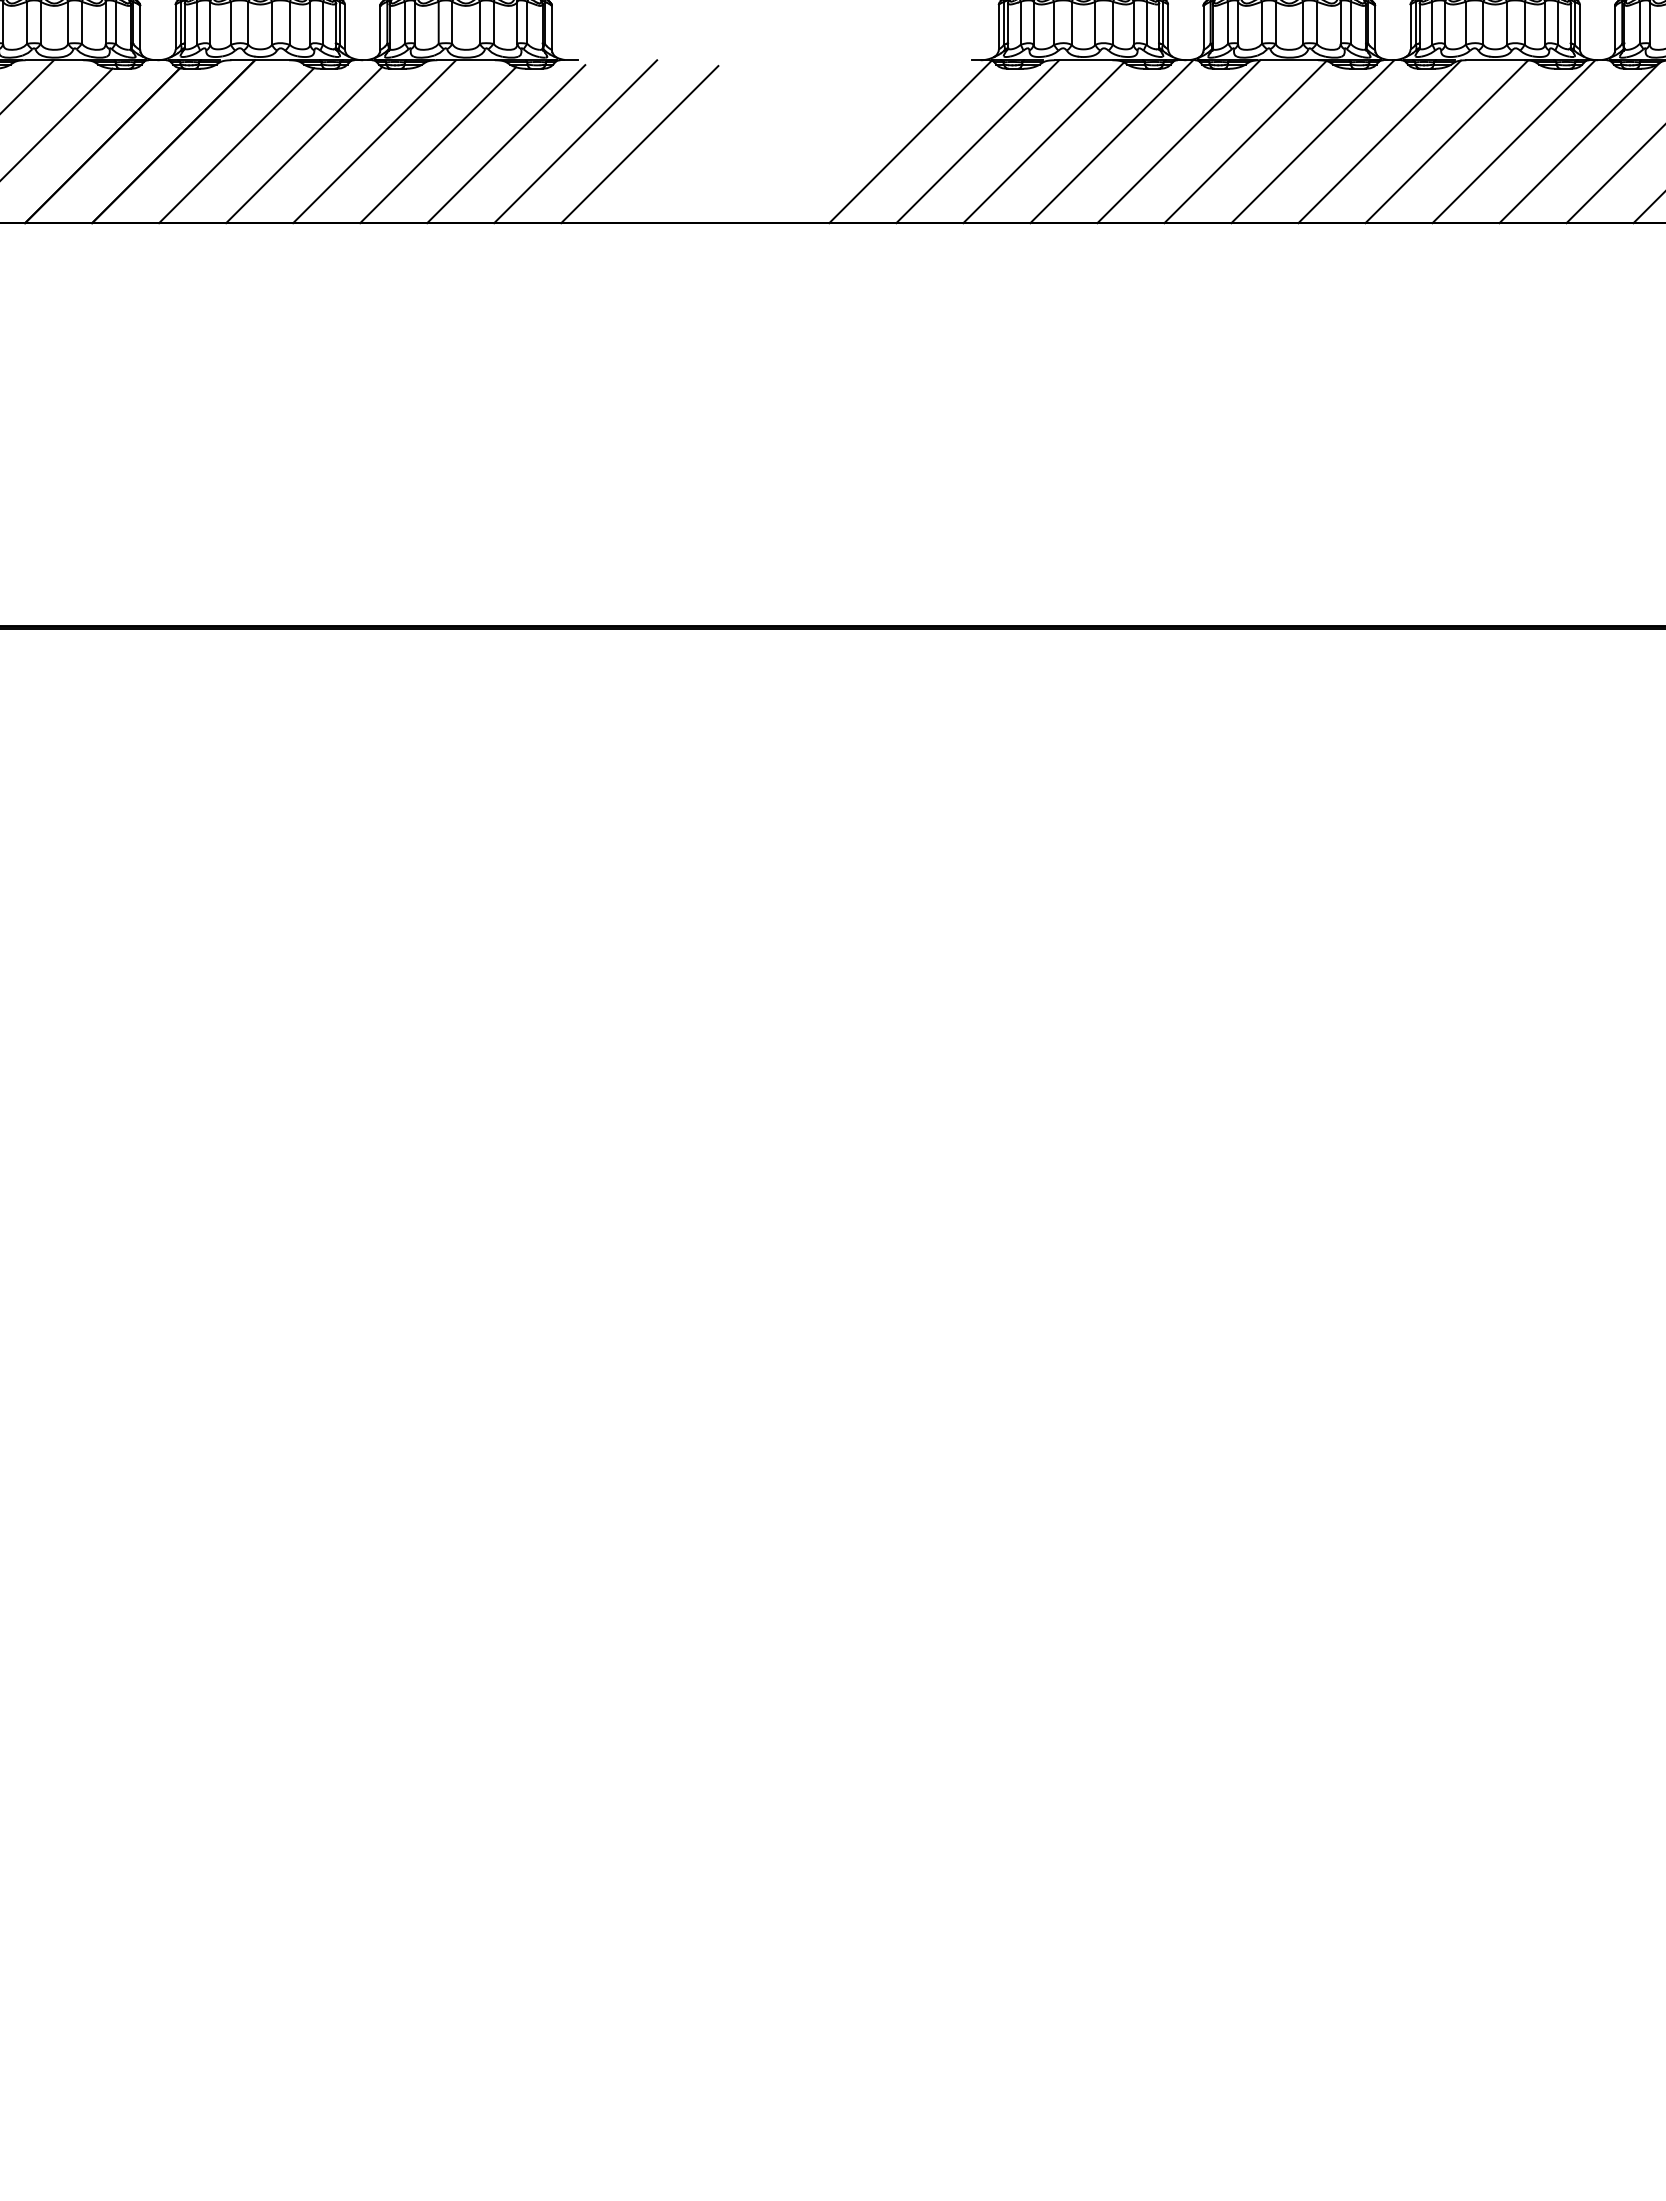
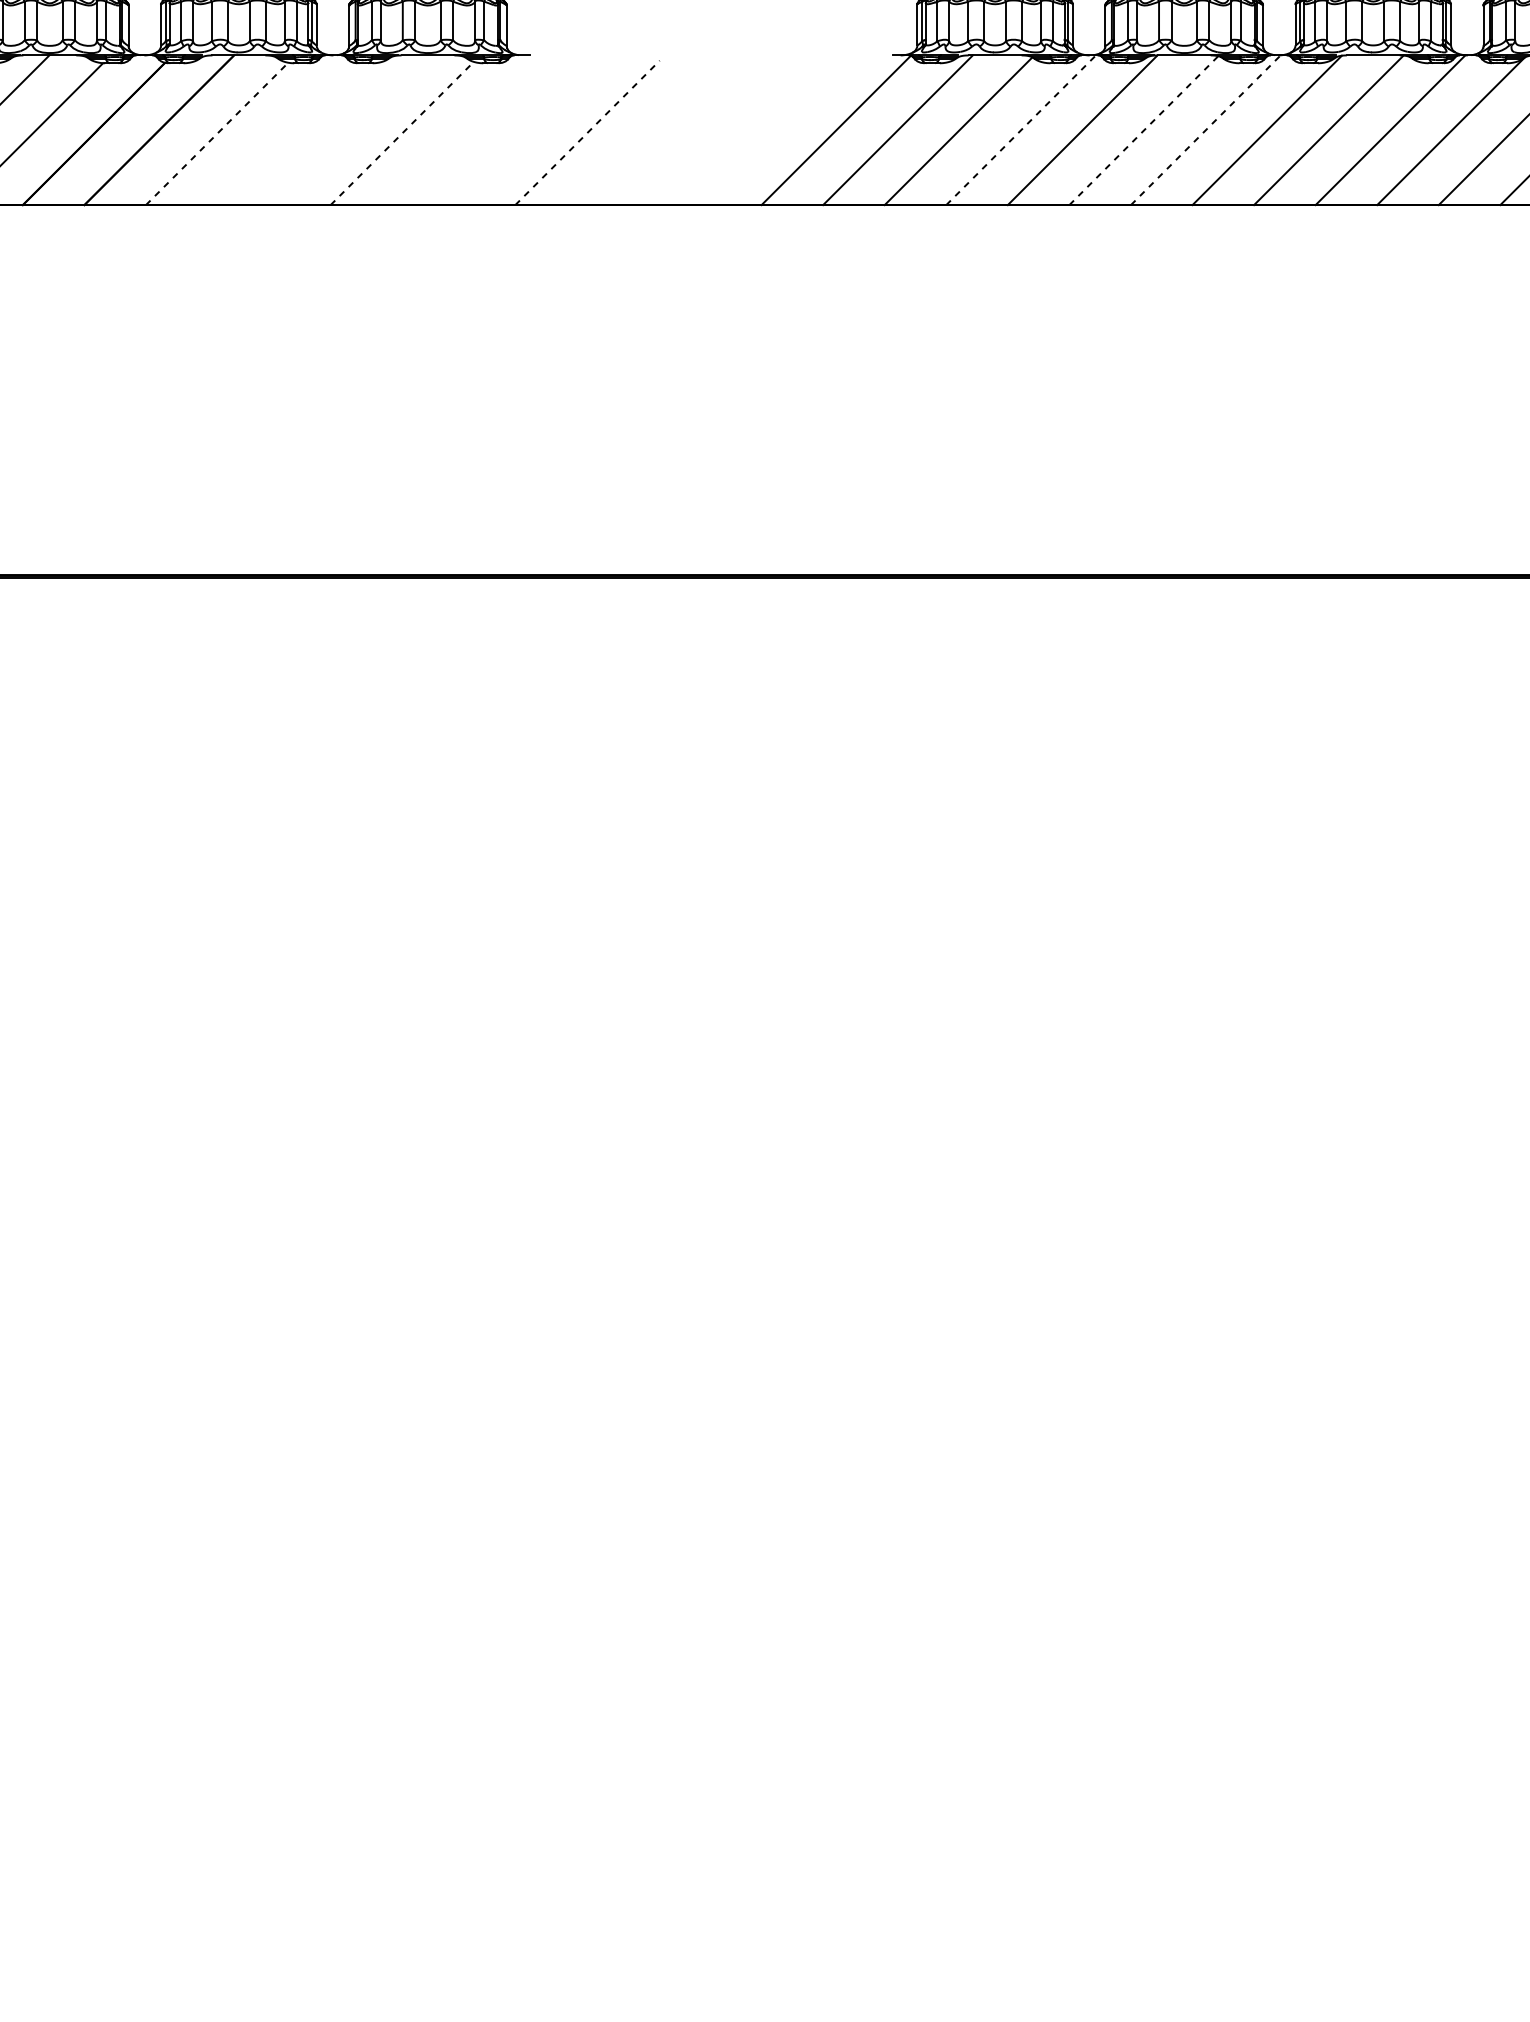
line: (374, 141) -> (343, 130), removed
line: (575, 141) -> (528, 130), removed
line: (1112, 141) -> (1021, 130), solid -> dashed
line: (1313, 141) -> (1206, 130), solid -> dashed
line: (1245, 142) -> (1143, 130), solid -> dashed
line: (438, 144) -> (402, 132), solid -> dashed
line: (506, 144) -> (465, 132), removed
line: (640, 144) -> (588, 132), solid -> dashed
line: (236, 145) -> (217, 133), solid -> dashed
line: (304, 145) -> (279, 133), removed

